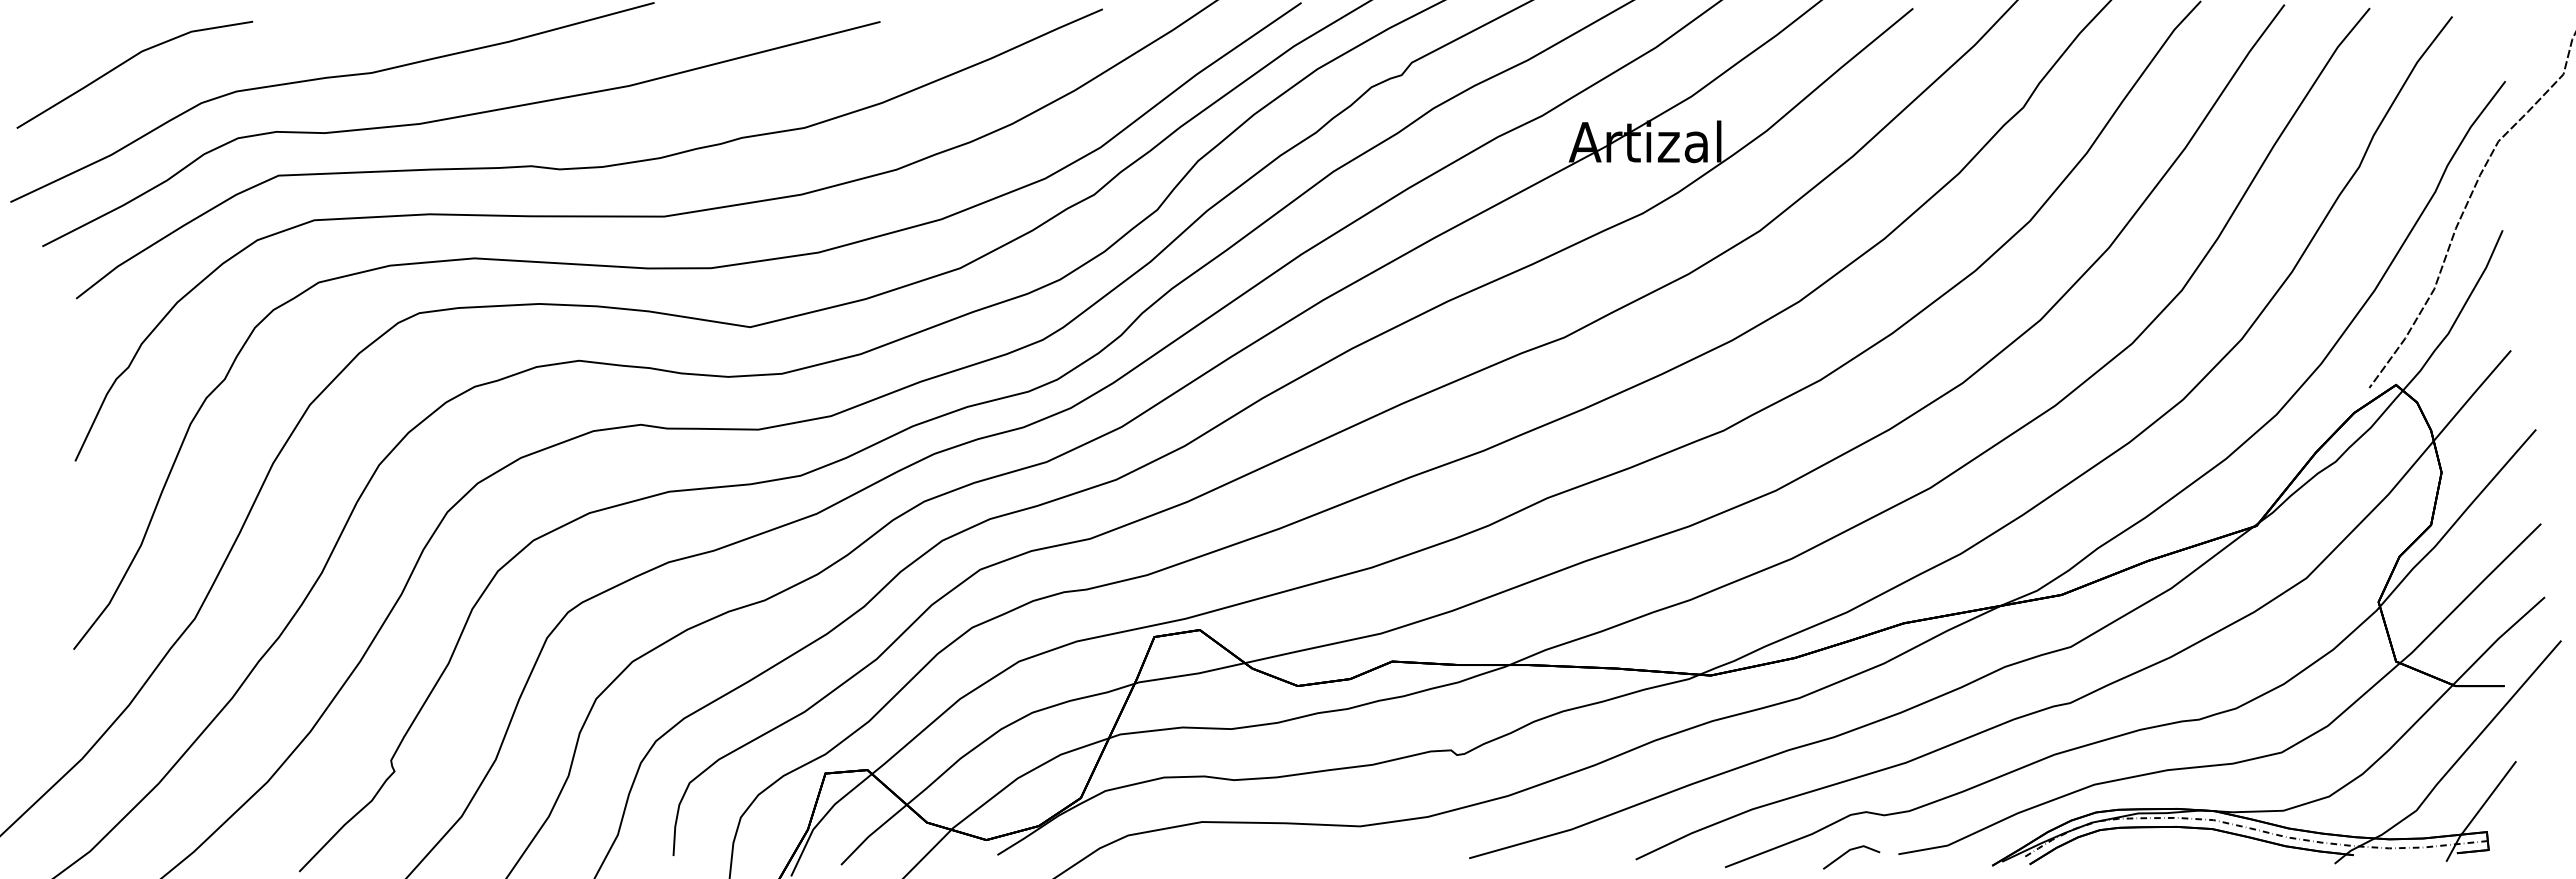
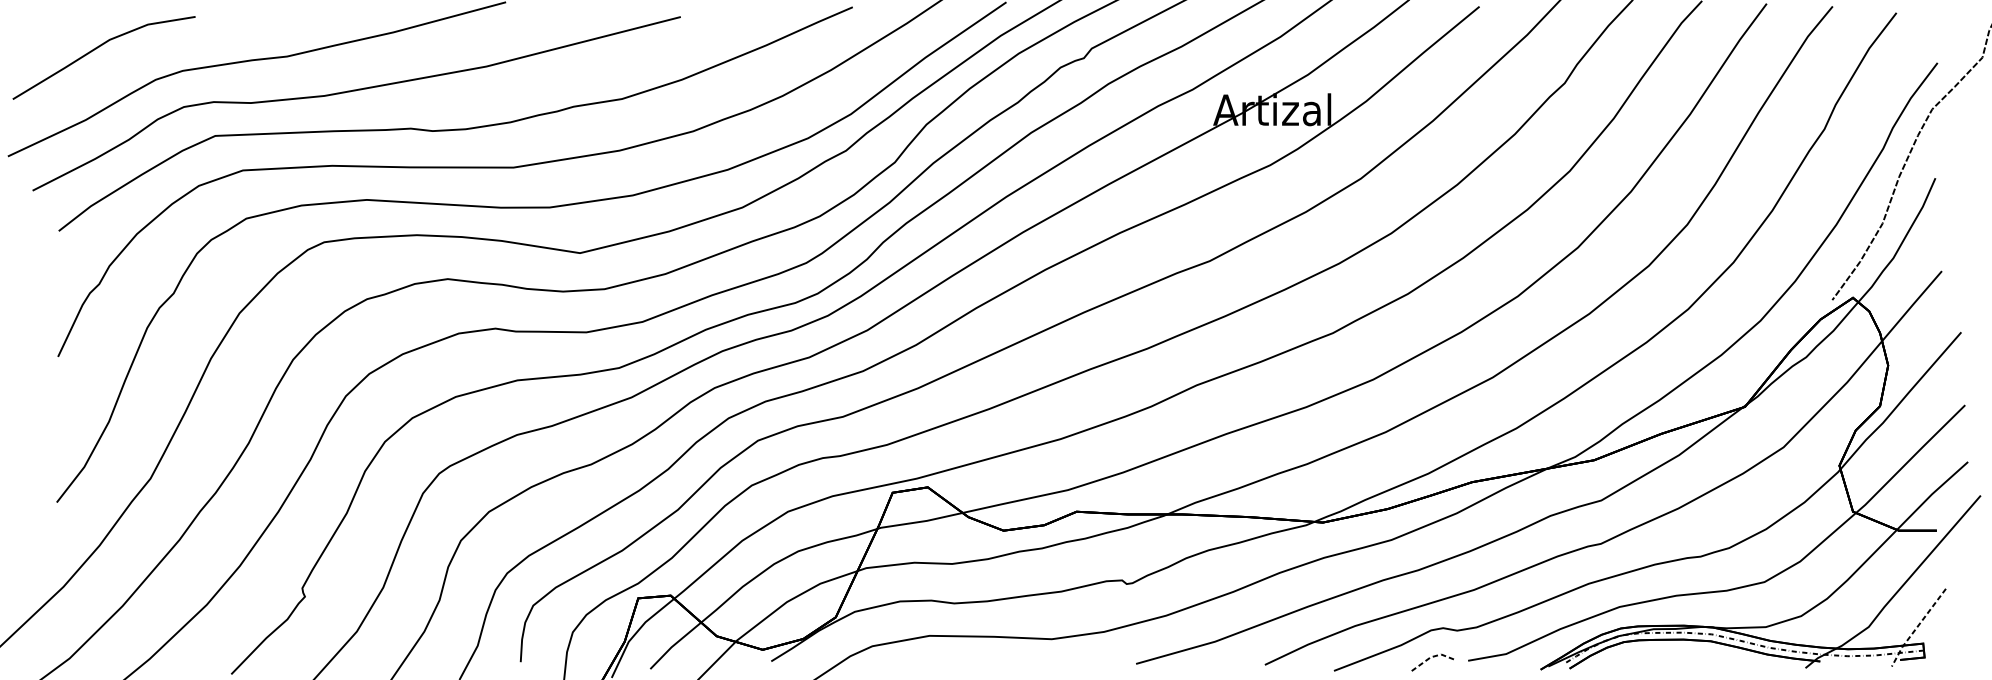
line: (2478, 811) -> (1916, 627), solid -> dashed
line: (1850, 849) -> (1431, 657), solid -> dashed

